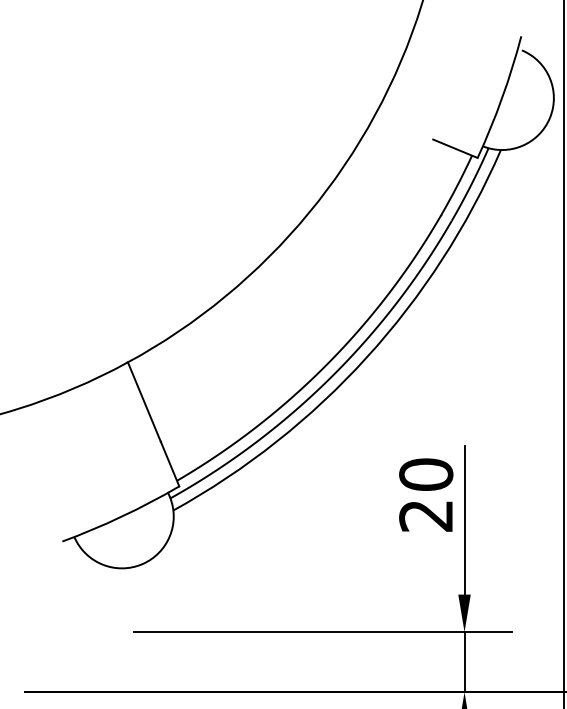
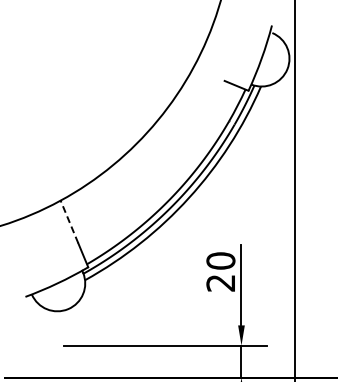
line: (144, 401) -> (69, 221), solid -> dashed

